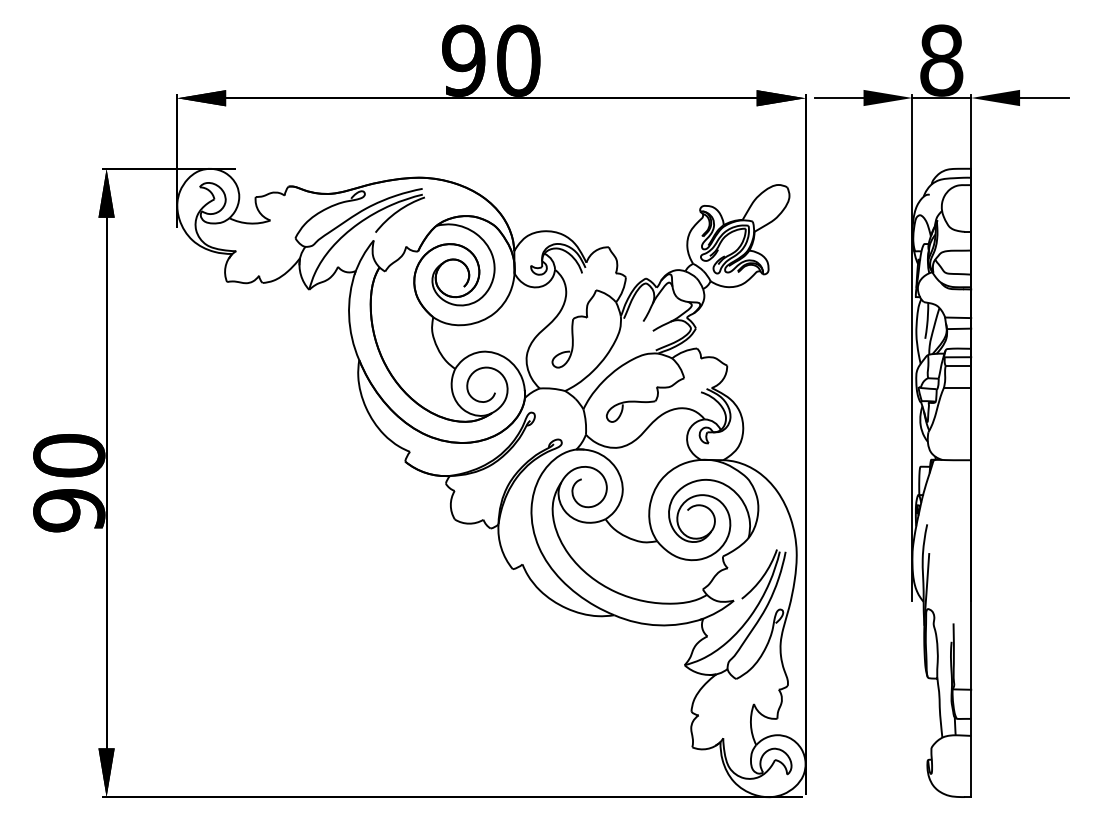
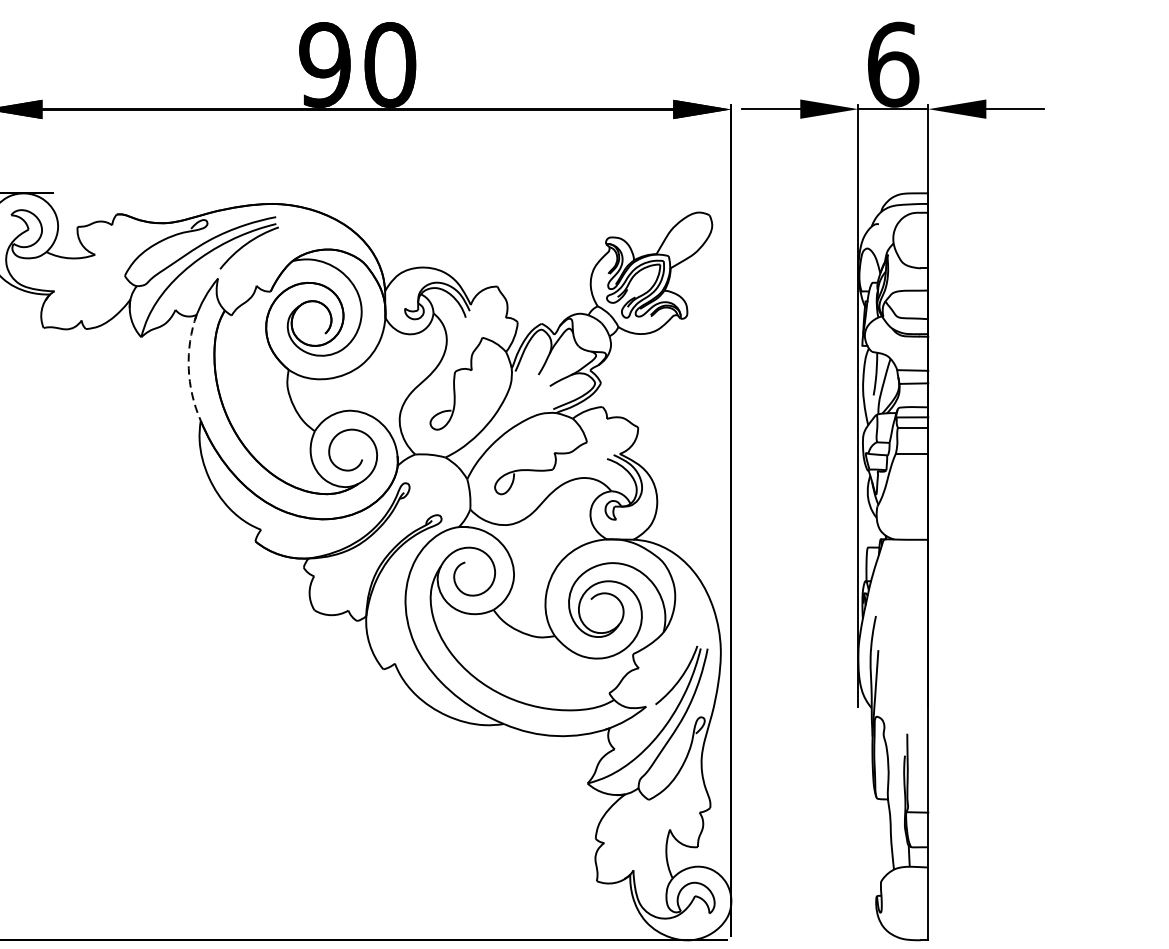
text: (941, 60) -> (892, 64), 8 -> 6
arc: (349, 315) -> (189, 367), solid -> dashed

